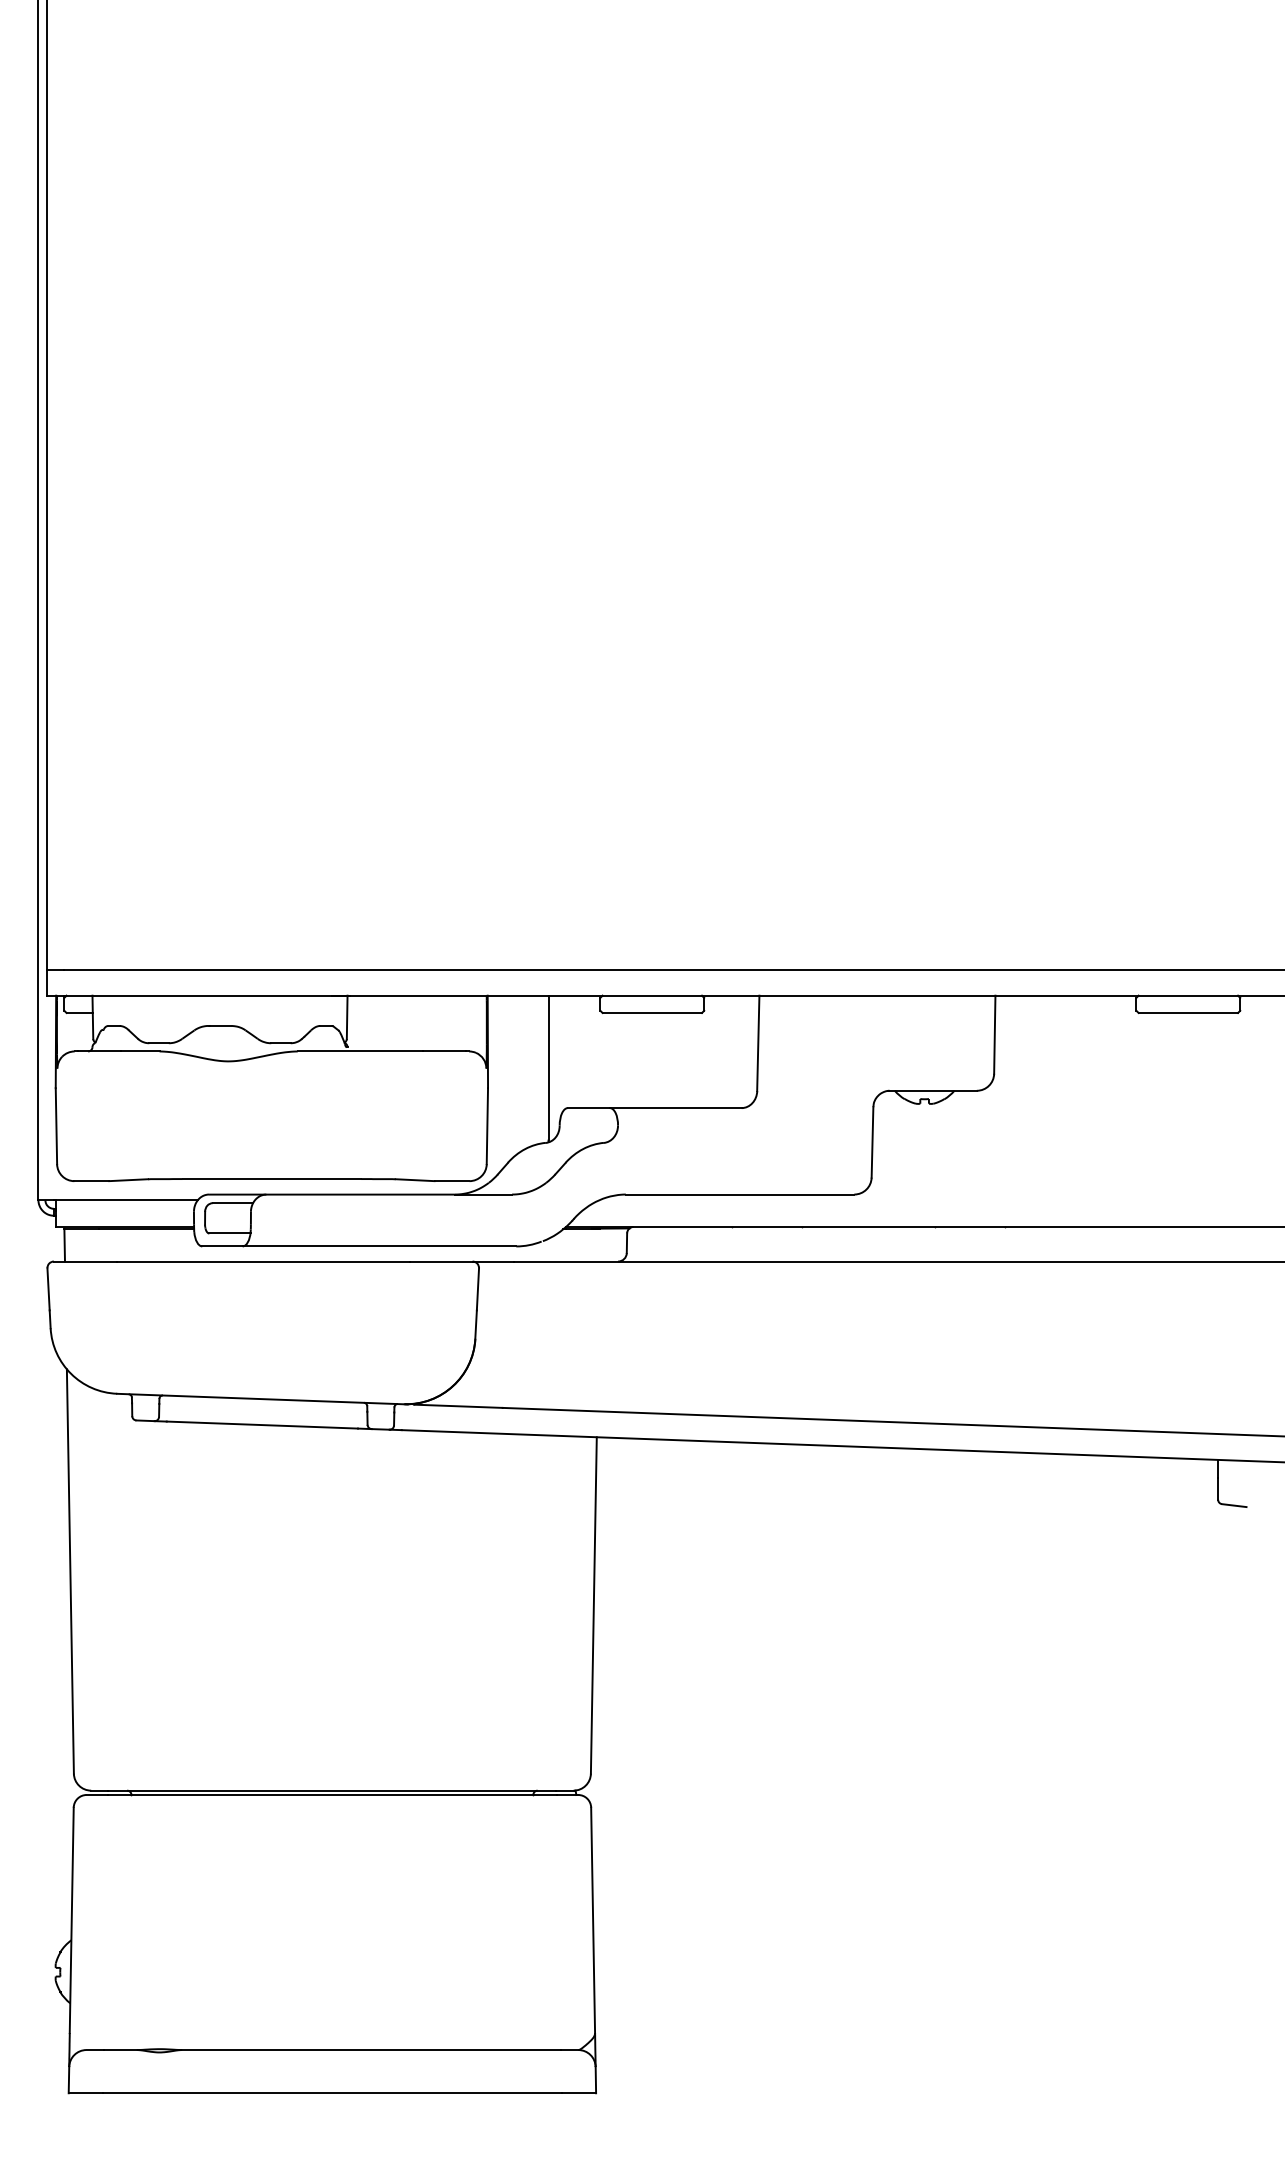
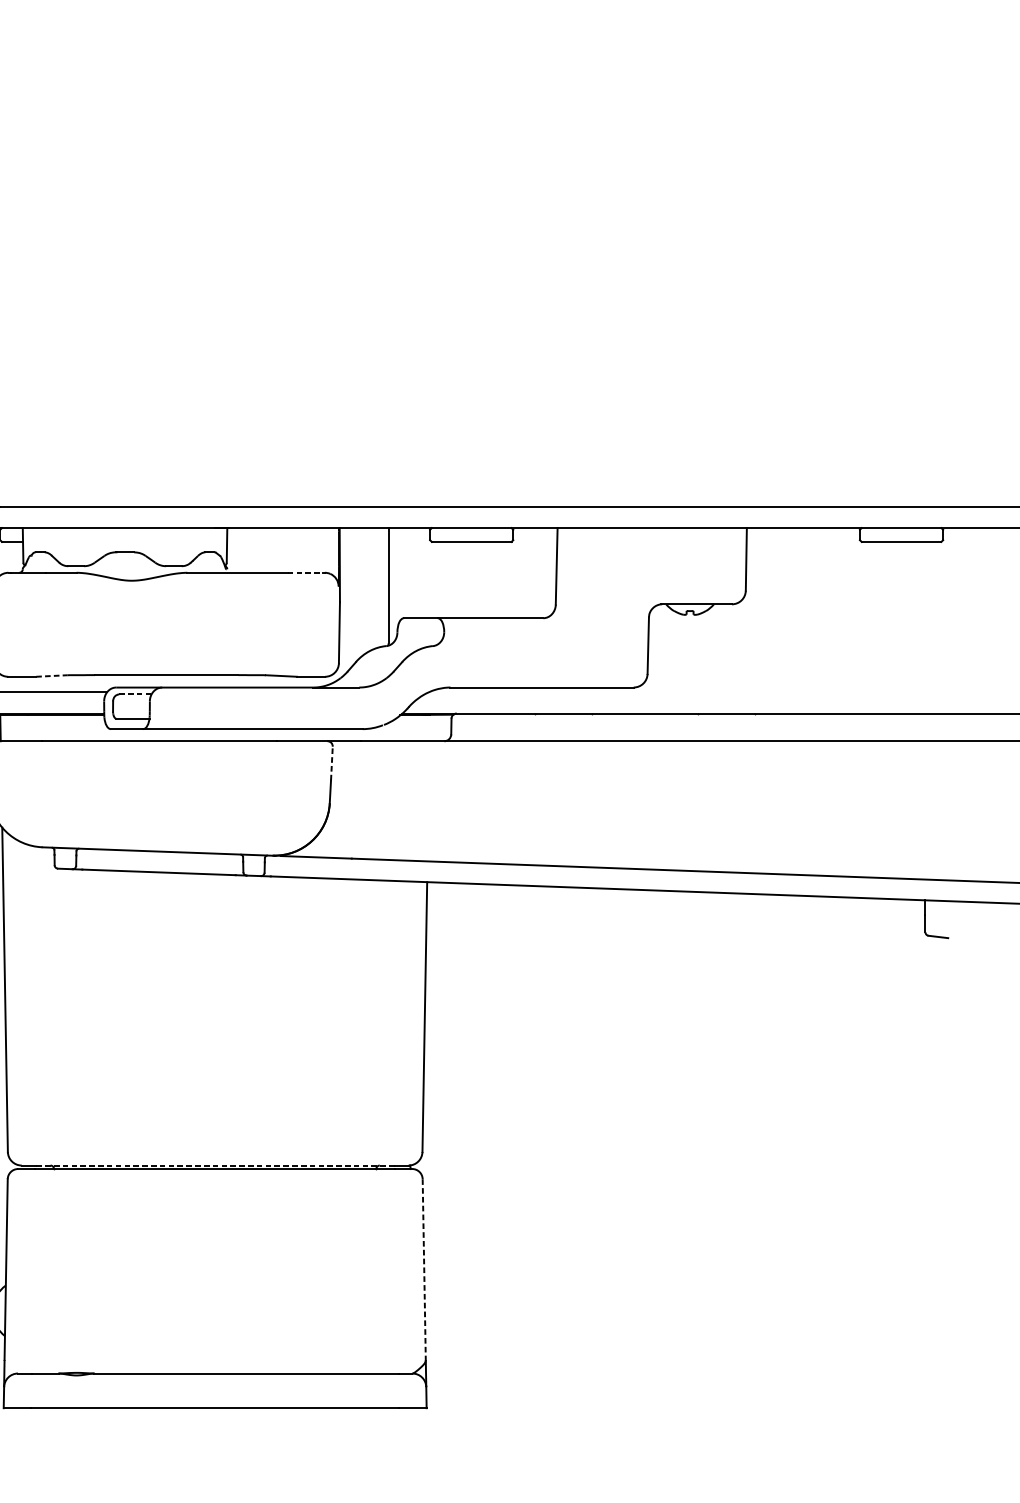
line: (444, 1051) -> (305, 572), solid -> dashed
line: (129, 1180) -> (52, 676), solid -> dashed
line: (232, 1203) -> (135, 694), solid -> dashed
line: (477, 1288) -> (331, 762), solid -> dashed
line: (332, 1790) -> (215, 1165), solid -> dashed
line: (593, 1920) -> (424, 1269), solid -> dashed

